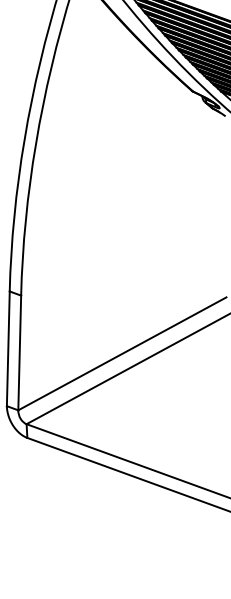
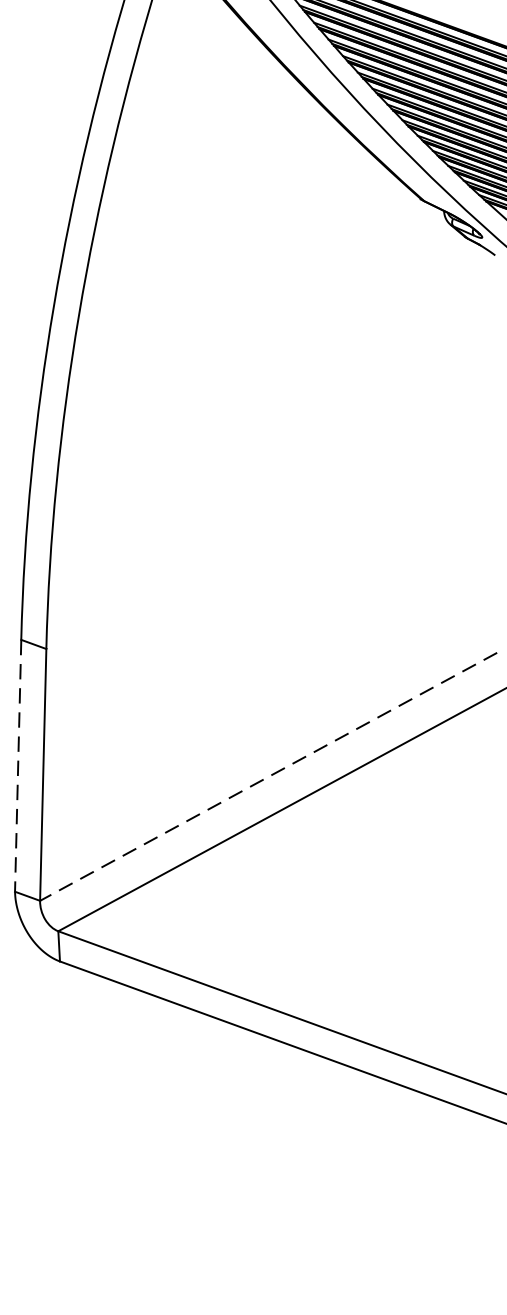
line: (8, 349) -> (18, 767), solid -> dashed
line: (121, 354) -> (266, 778), solid -> dashed

